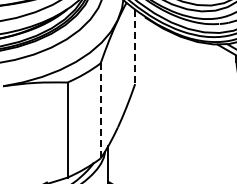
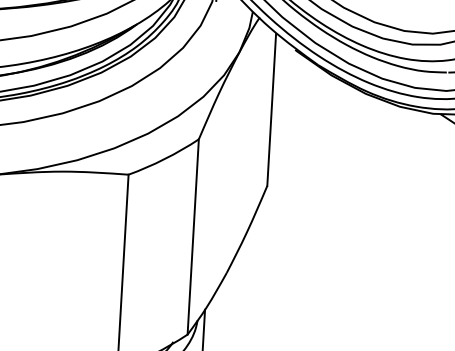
line: (135, 47) -> (272, 110), dashed -> solid
line: (100, 110) -> (192, 236), dashed -> solid

